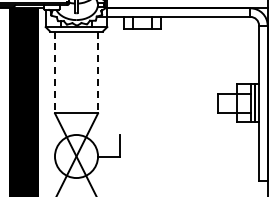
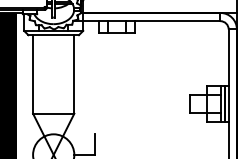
line: (54, 72) -> (32, 74), dashed -> solid
line: (98, 72) -> (74, 74), dashed -> solid

